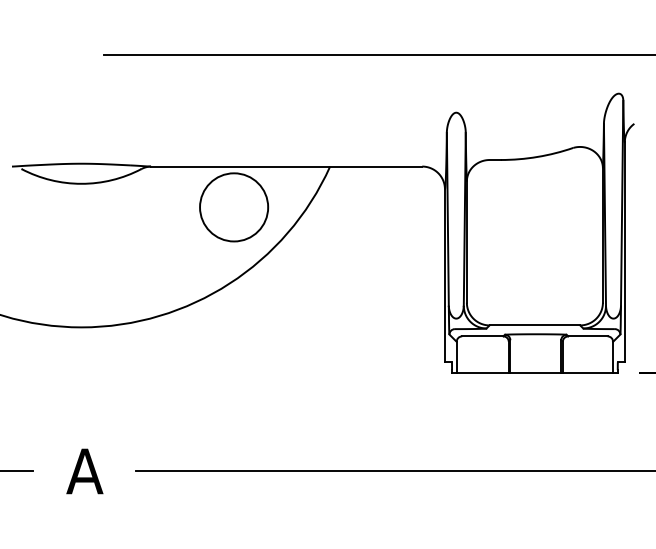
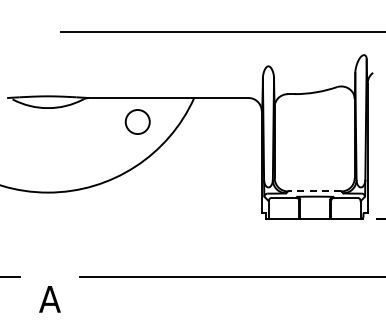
circle: (233, 206) -> (137, 121), size x0.6
line: (534, 325) -> (314, 191), solid -> dashed
text: (84, 471) -> (49, 299), moved

